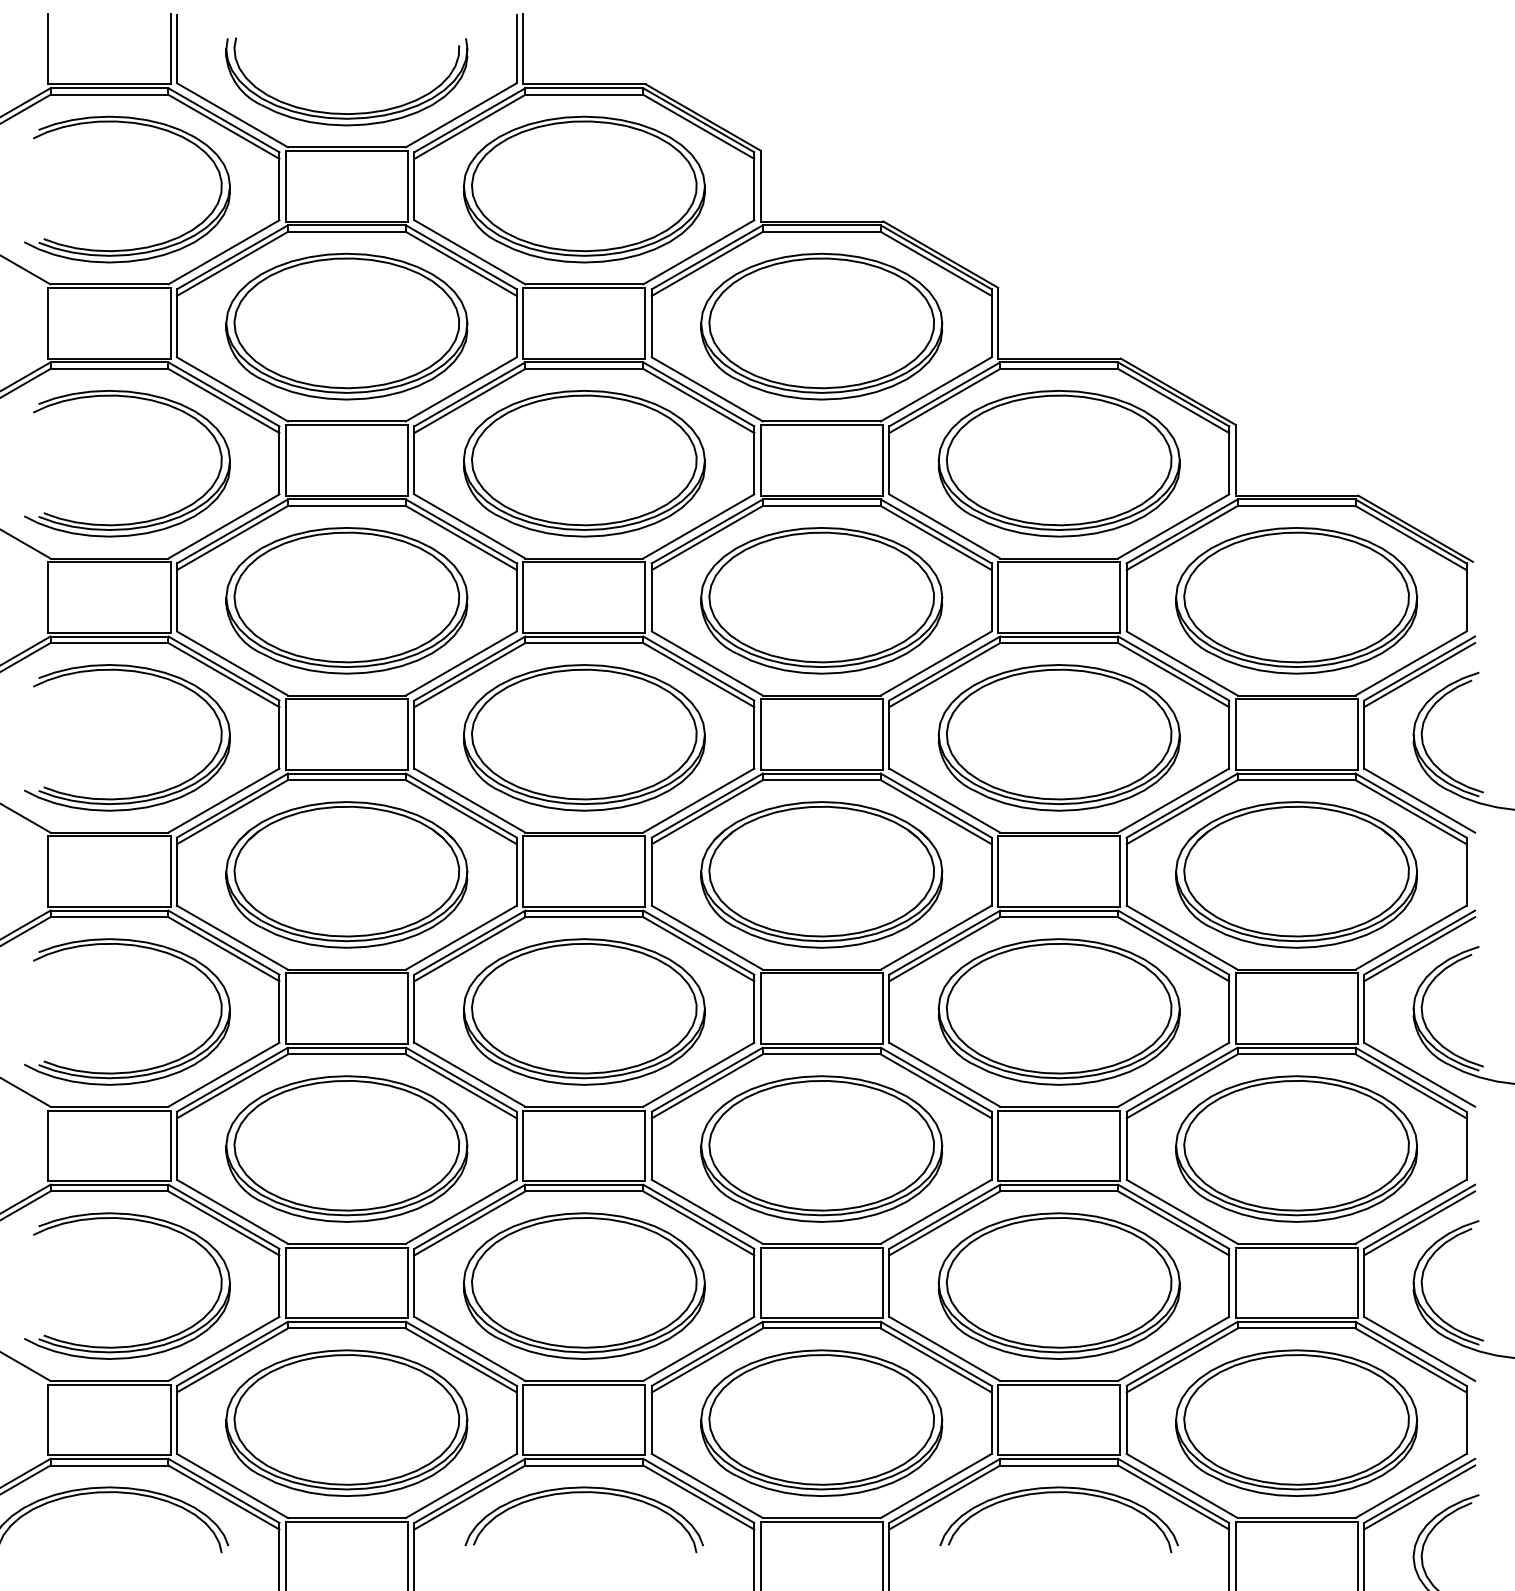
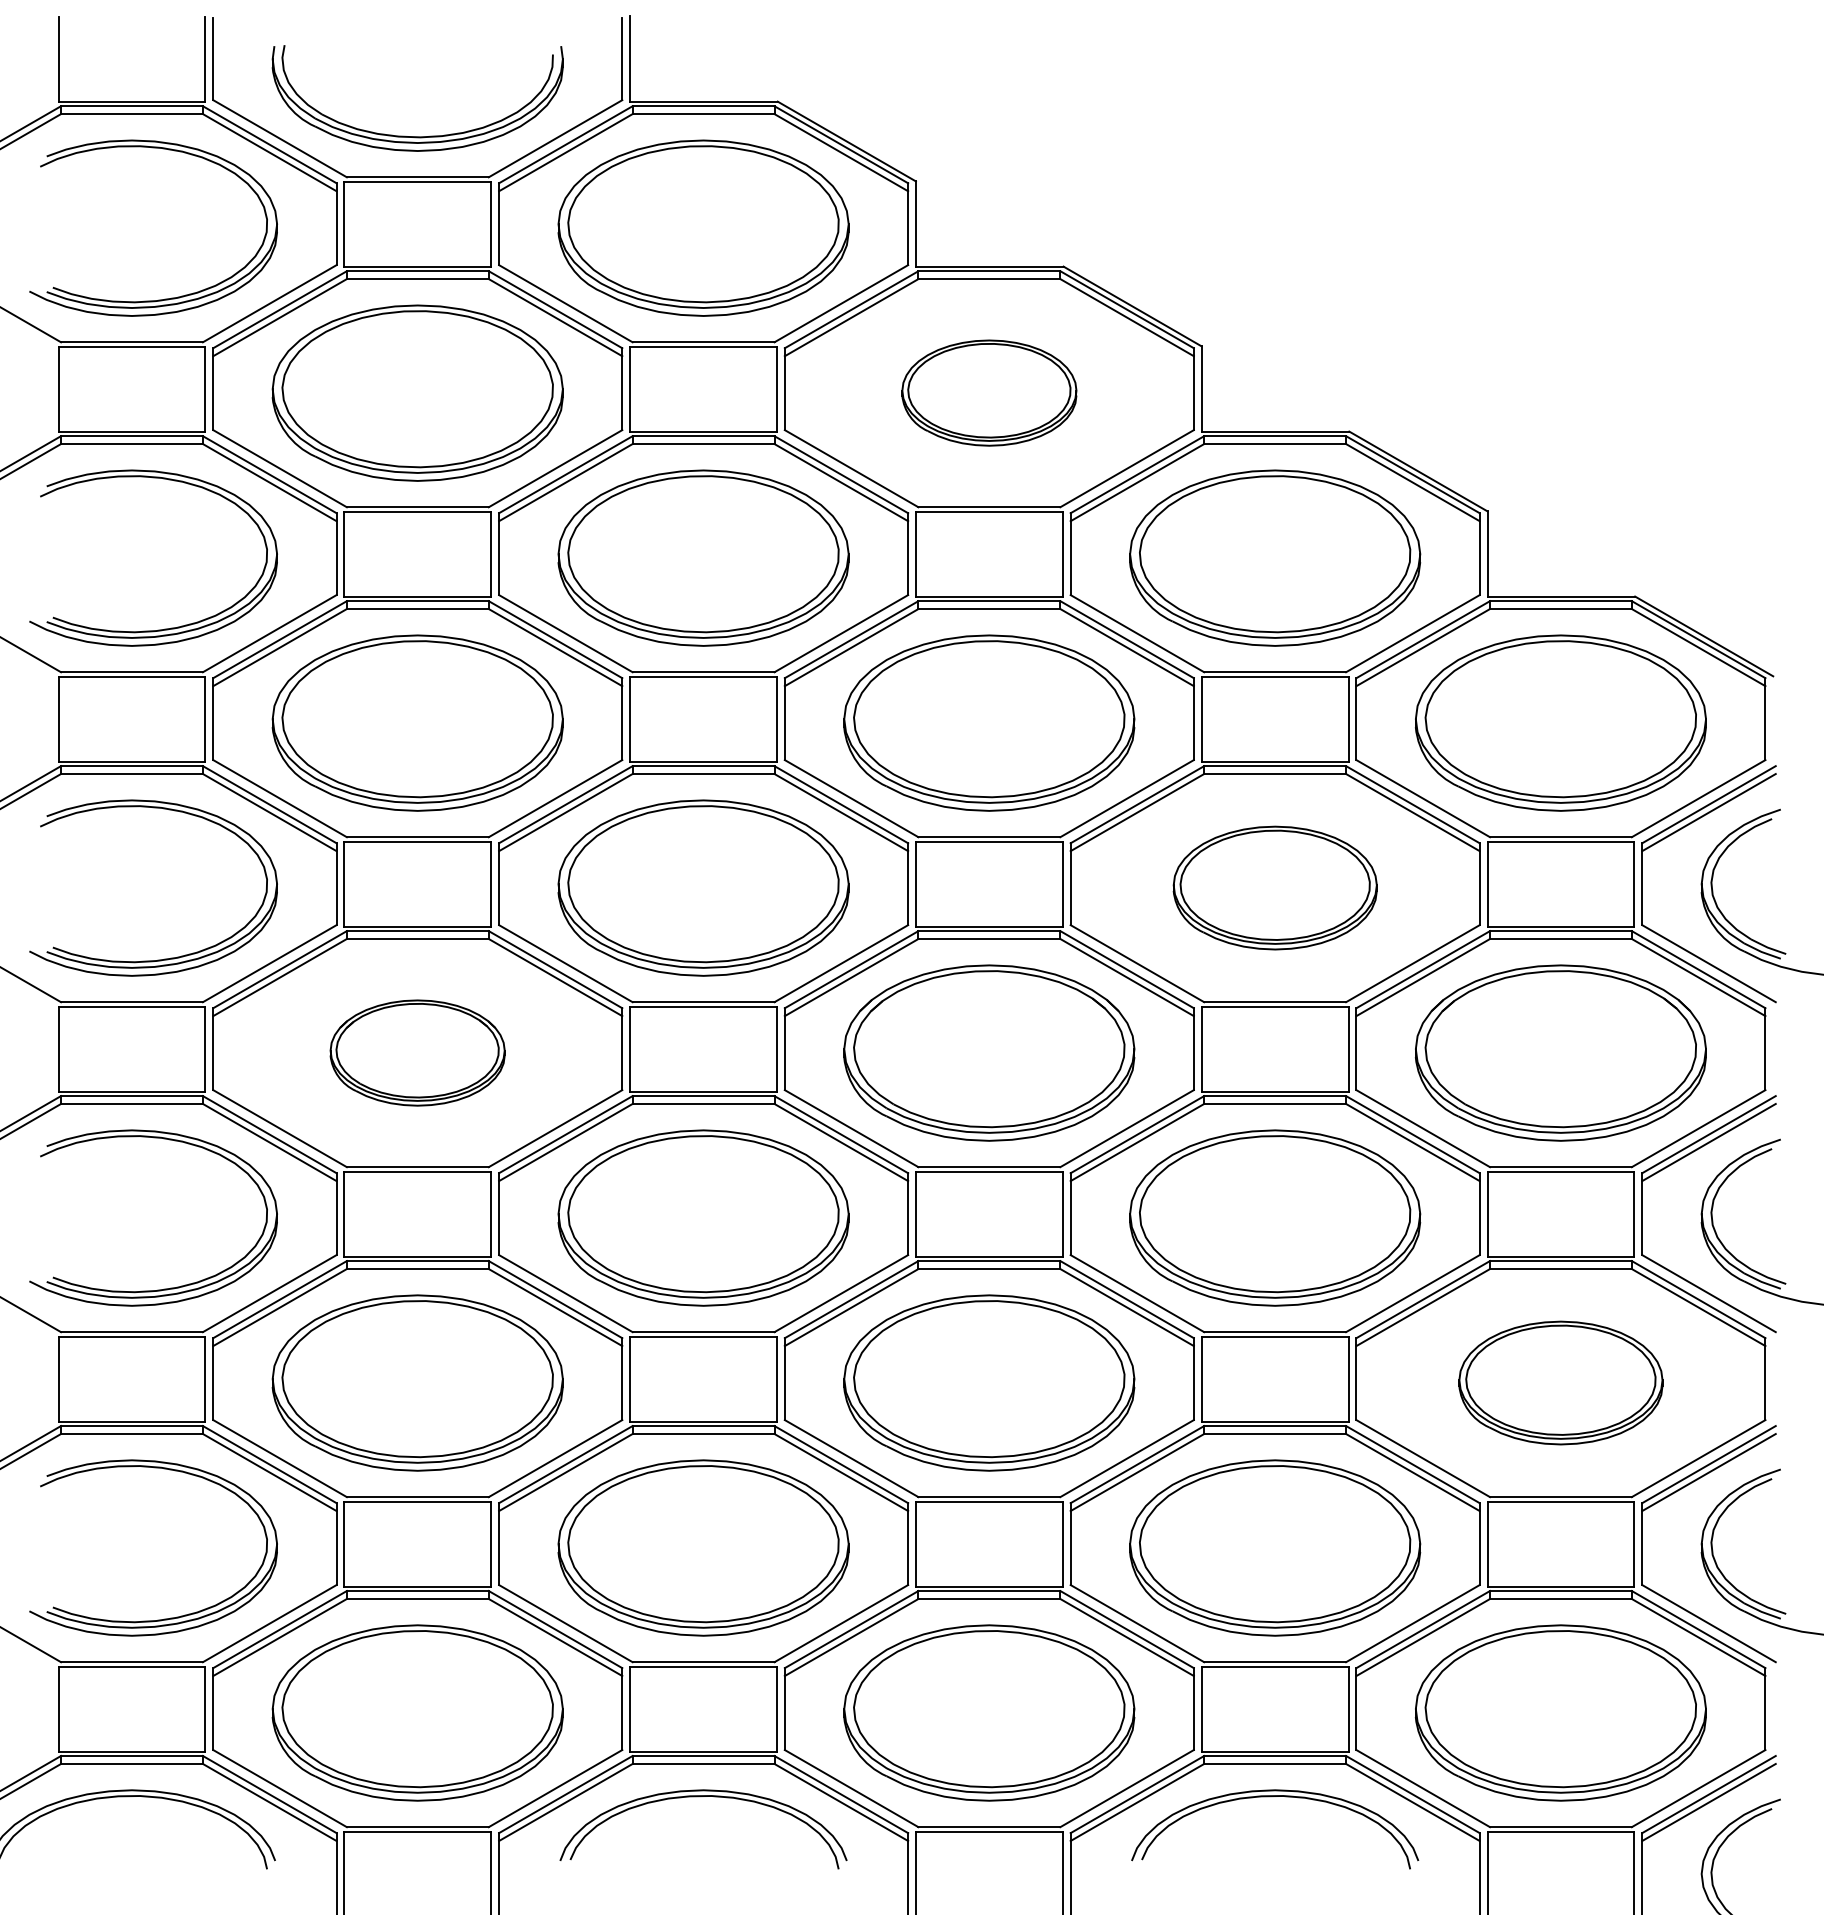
part: (821, 326) -> (989, 392), size x0.6
part: (1059, 737) -> (1275, 887), size x0.7
part: (346, 874) -> (417, 1052), size x0.6
part: (1296, 1148) -> (1560, 1382), size x0.7

